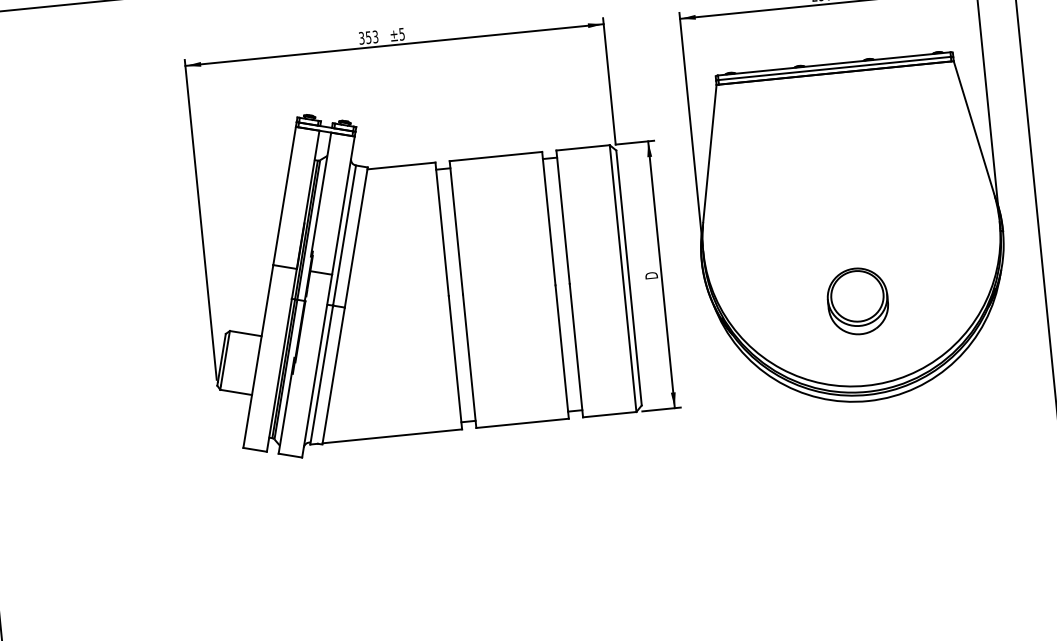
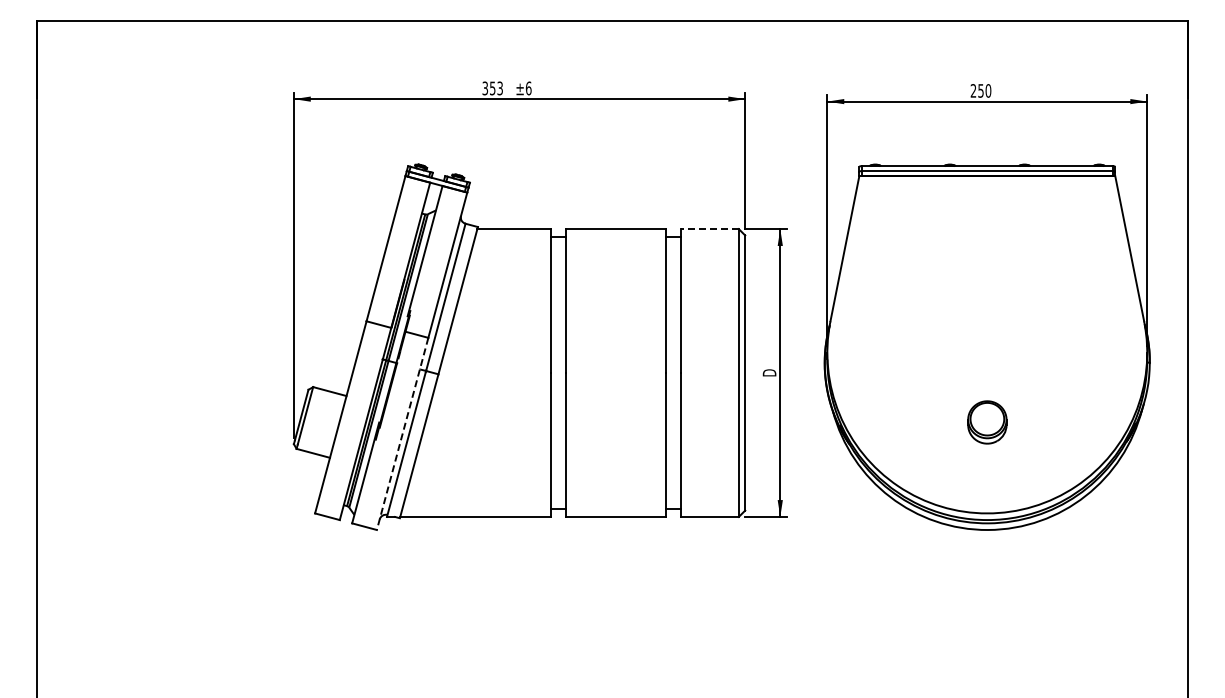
text: (401, 34) -> (528, 88), ±5 -> ±6
line: (583, 148) -> (710, 229), solid -> dashed
part: (858, 301) -> (987, 422), size x0.6
line: (317, 366) -> (402, 434), solid -> dashed

